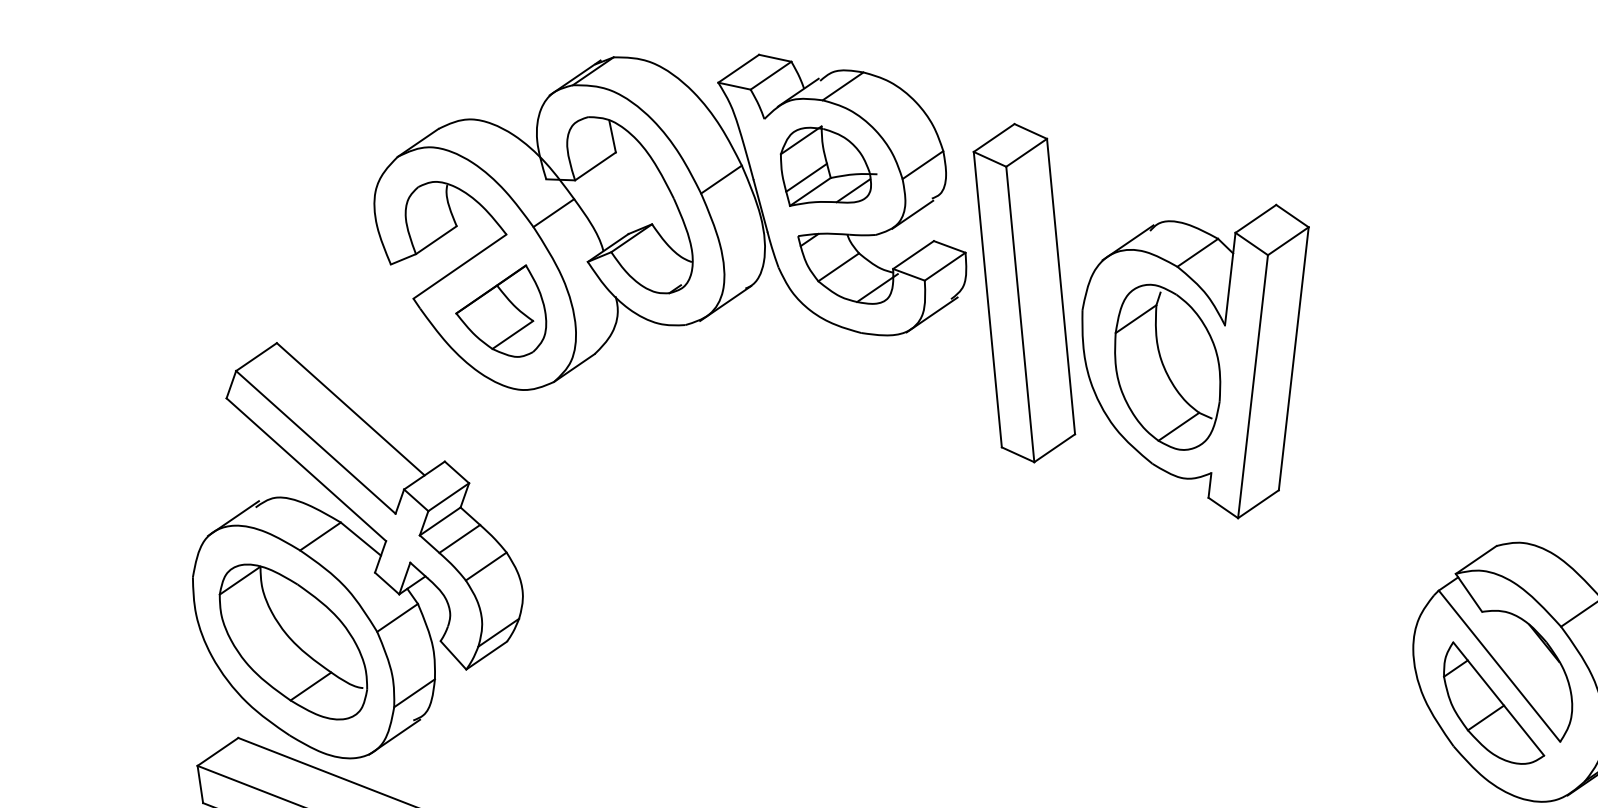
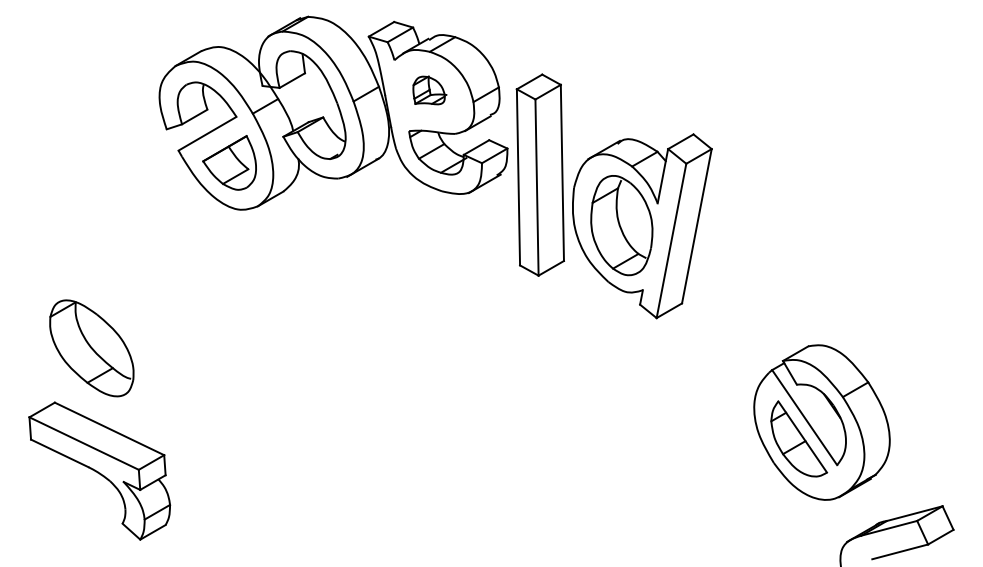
part: (827, 165) -> (429, 90), size x0.6
part: (354, 546) -> (132, 294), removed

